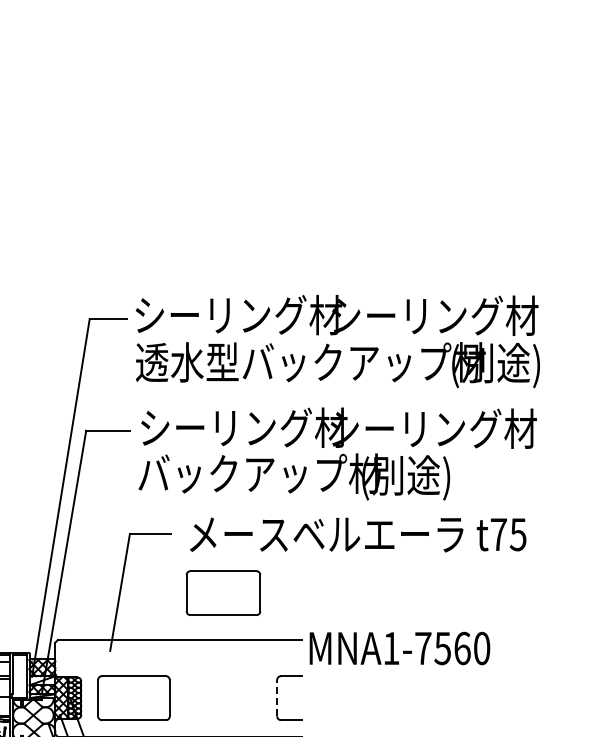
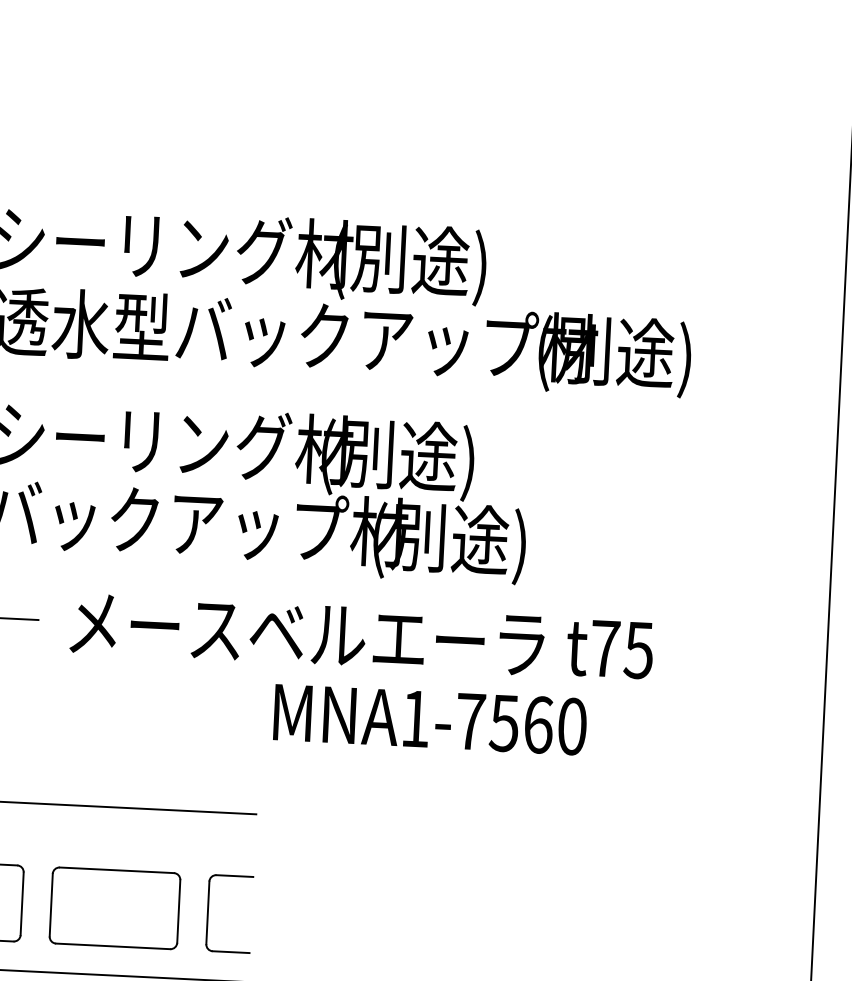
text: (434, 317) -> (512, 267), シーリング材 -> (別途)
text: (433, 430) -> (501, 462), シーリング材 -> (別途)
part: (223, 592) -> (115, 907), moved
text: (399, 648) -> (429, 719), moved
line: (277, 697) -> (208, 911), dashed -> solid

